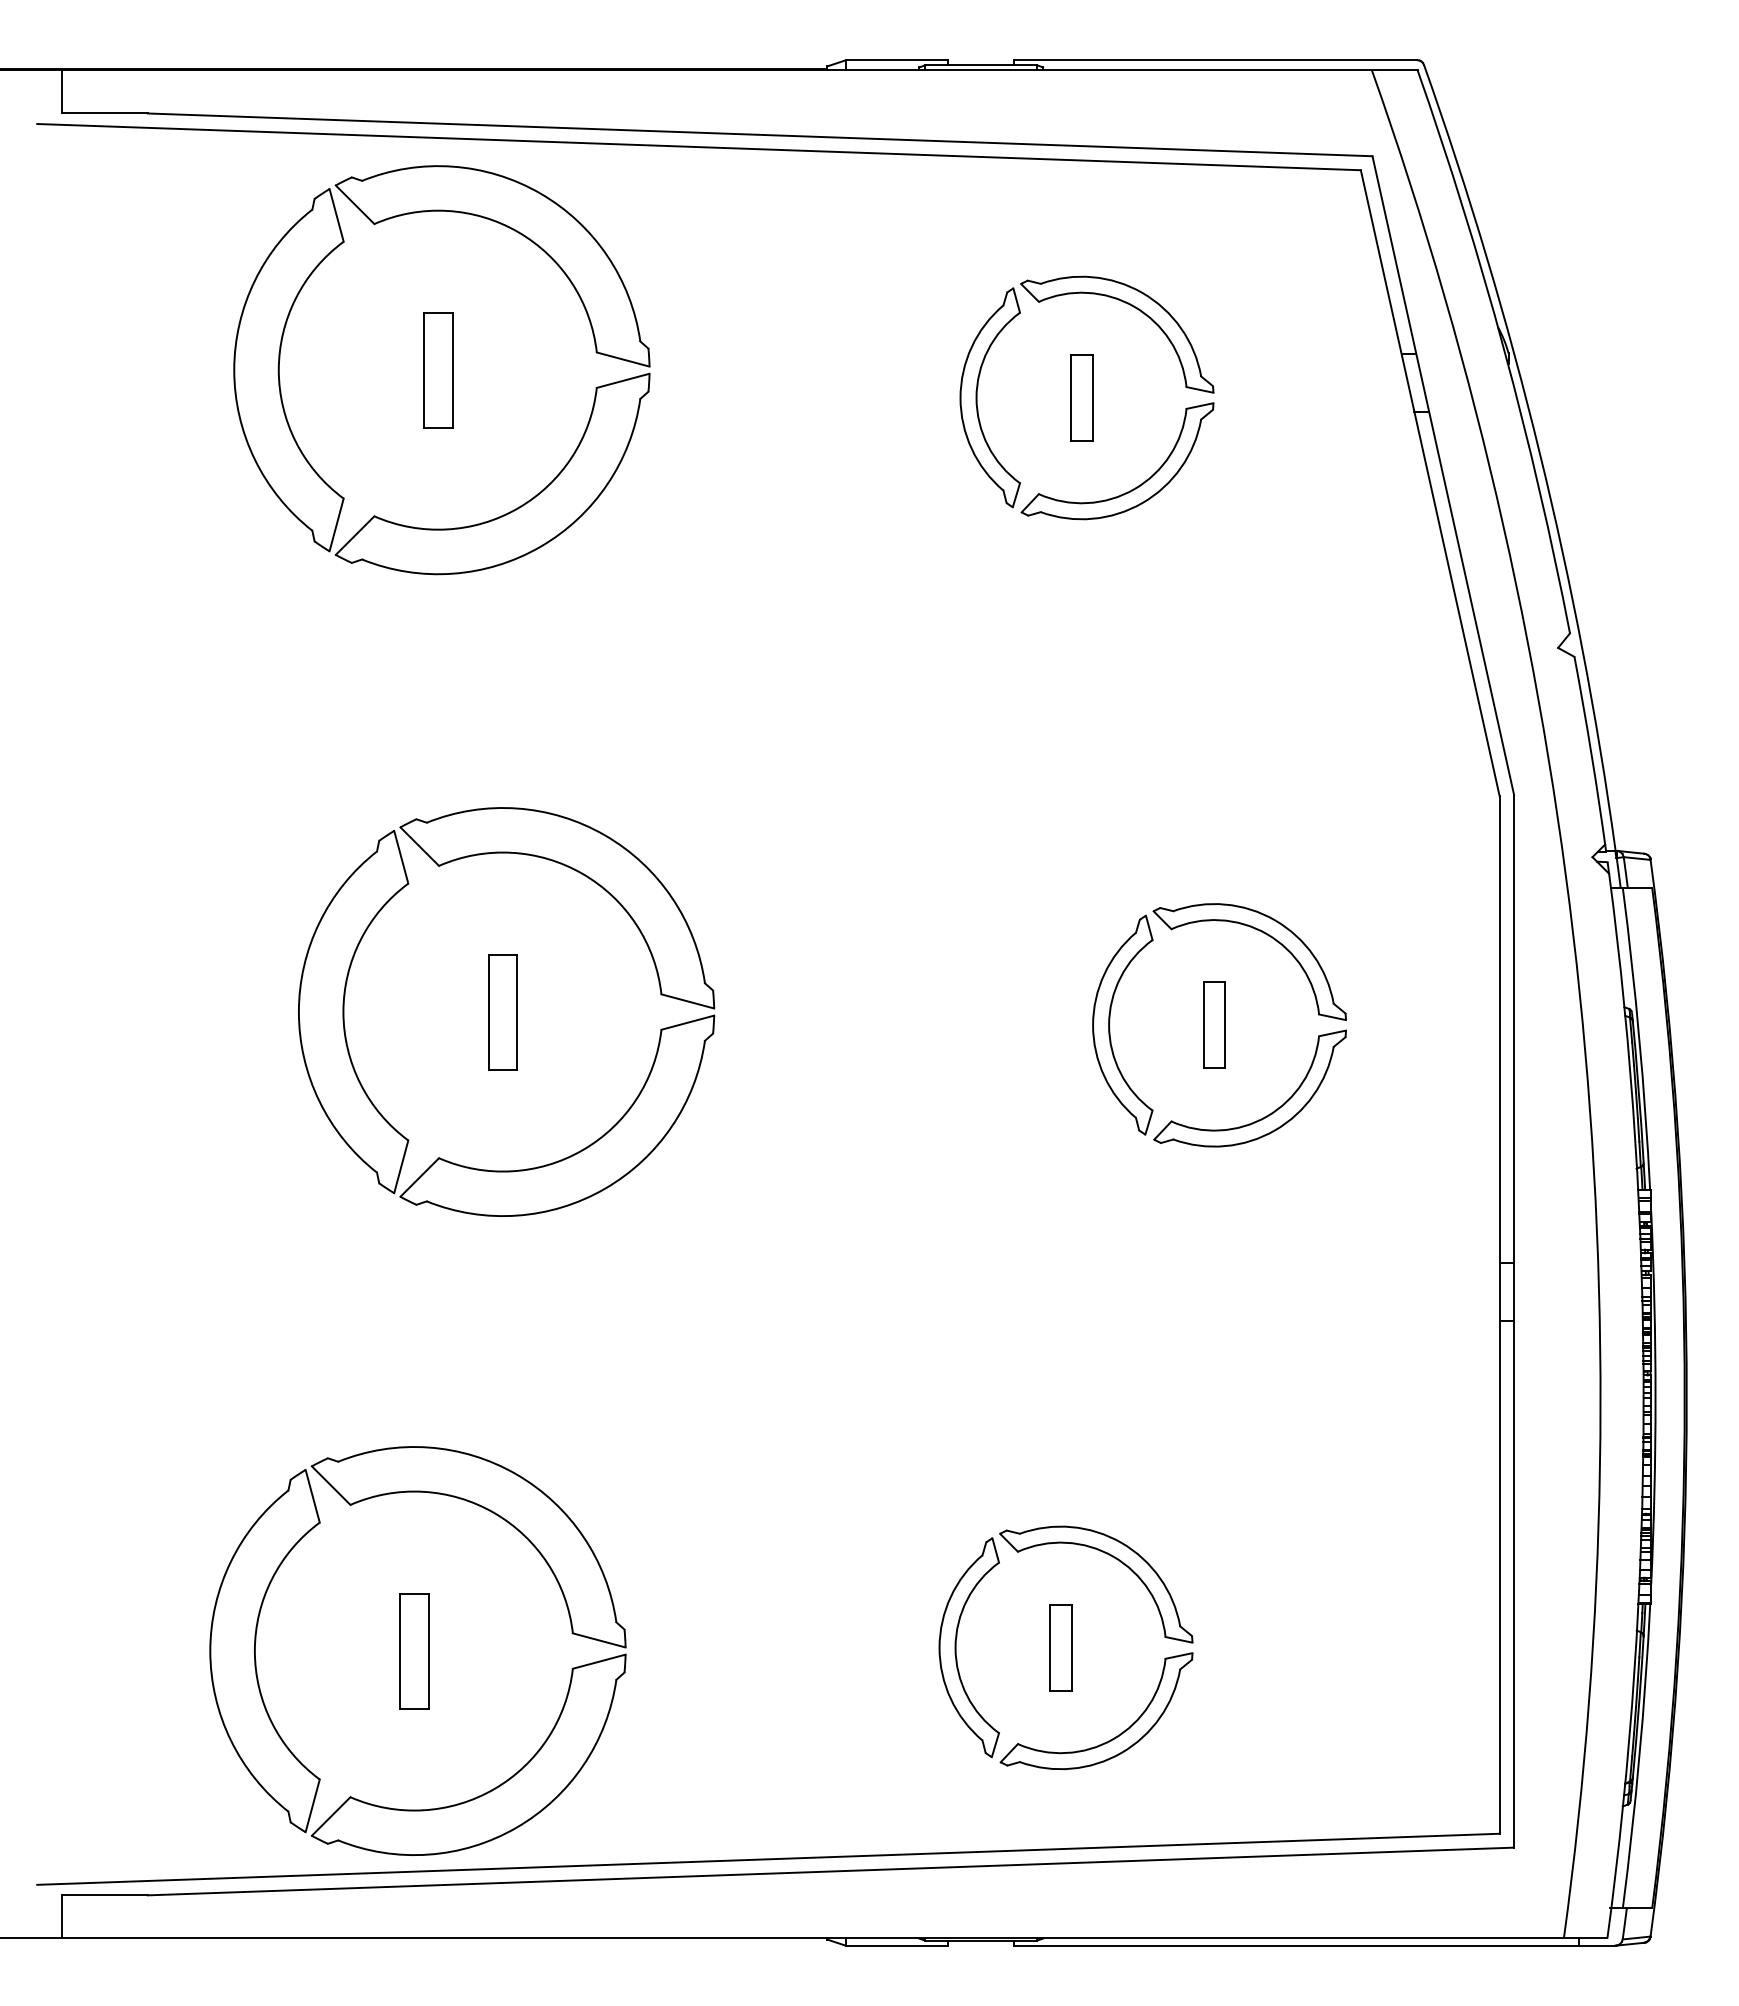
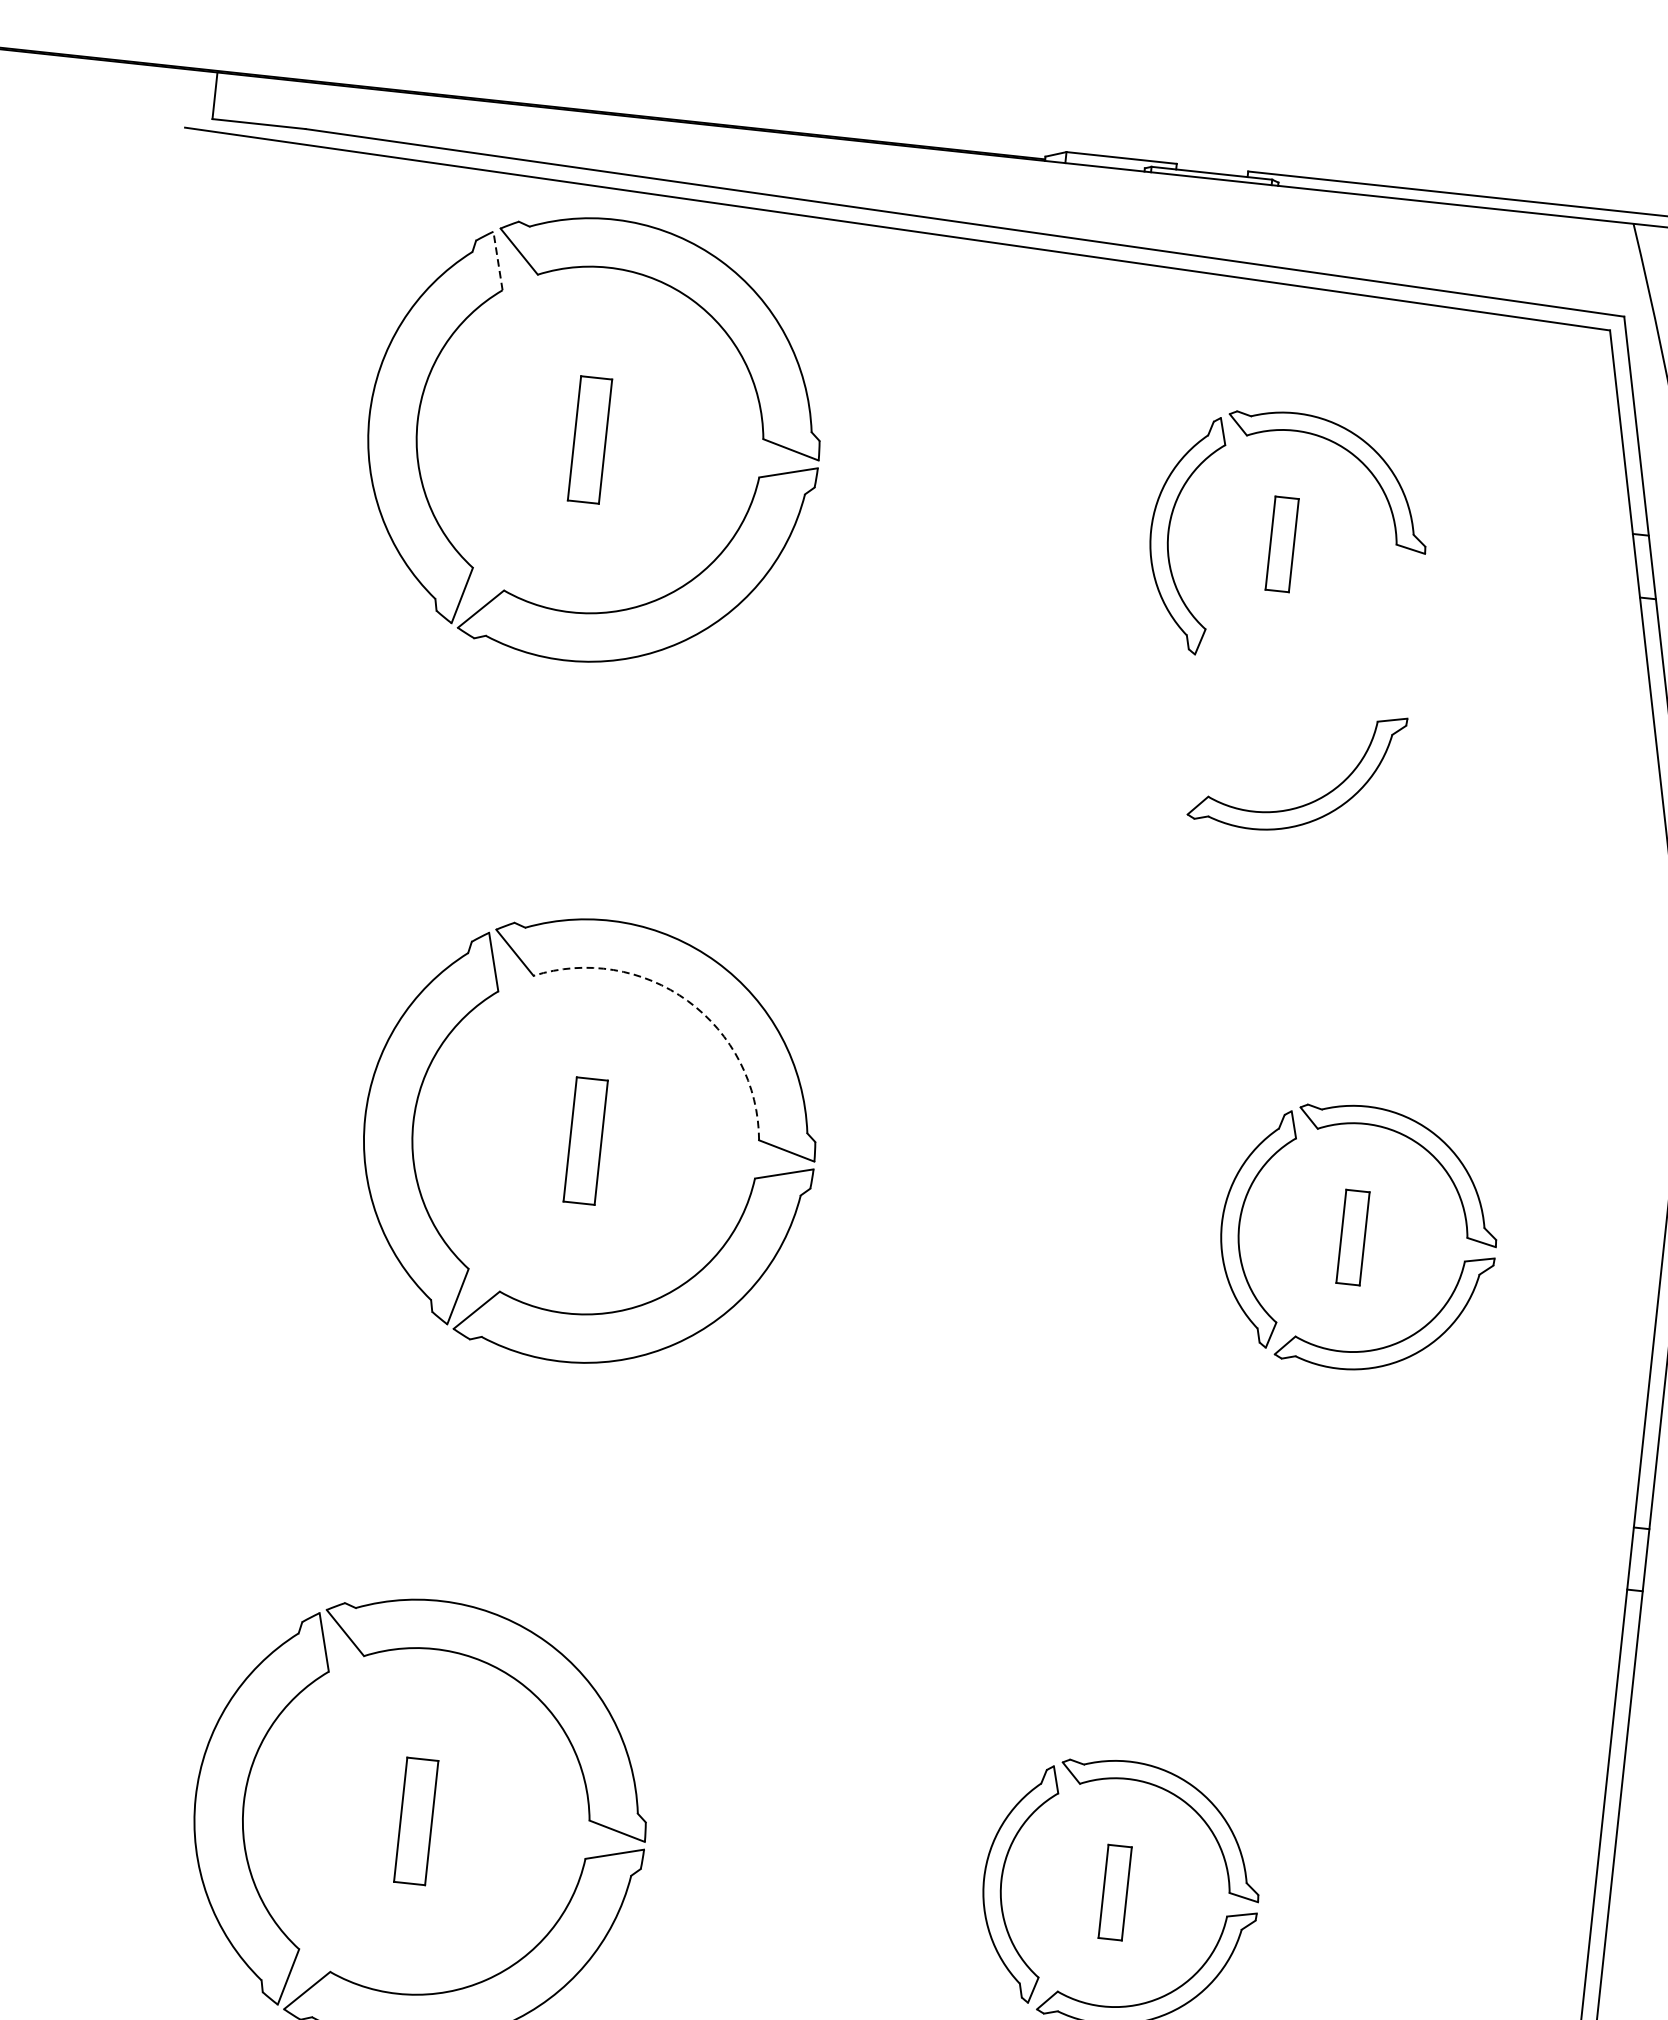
line: (336, 214) -> (497, 260), solid -> dashed
part: (1131, 489) -> (1308, 802), moved
arc: (582, 873) -> (687, 1000), solid -> dashed

